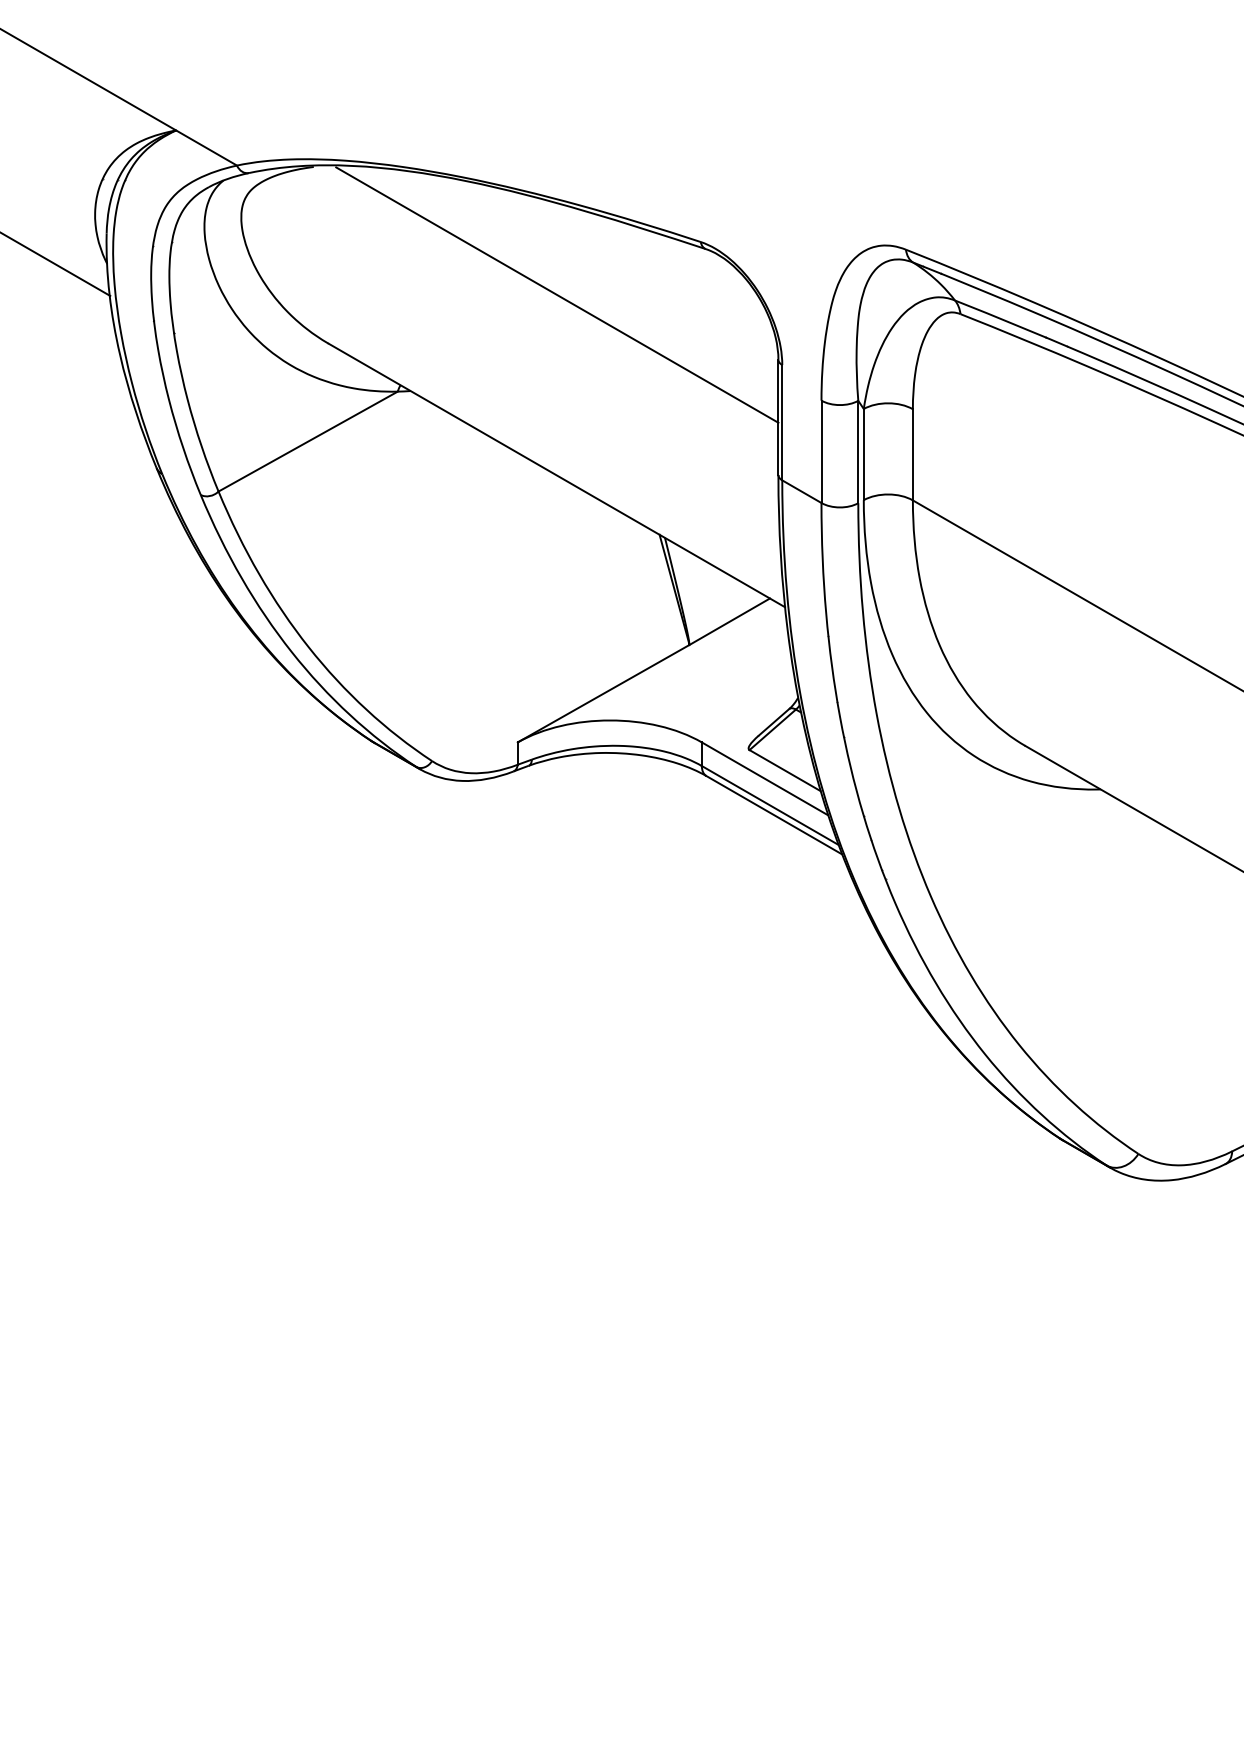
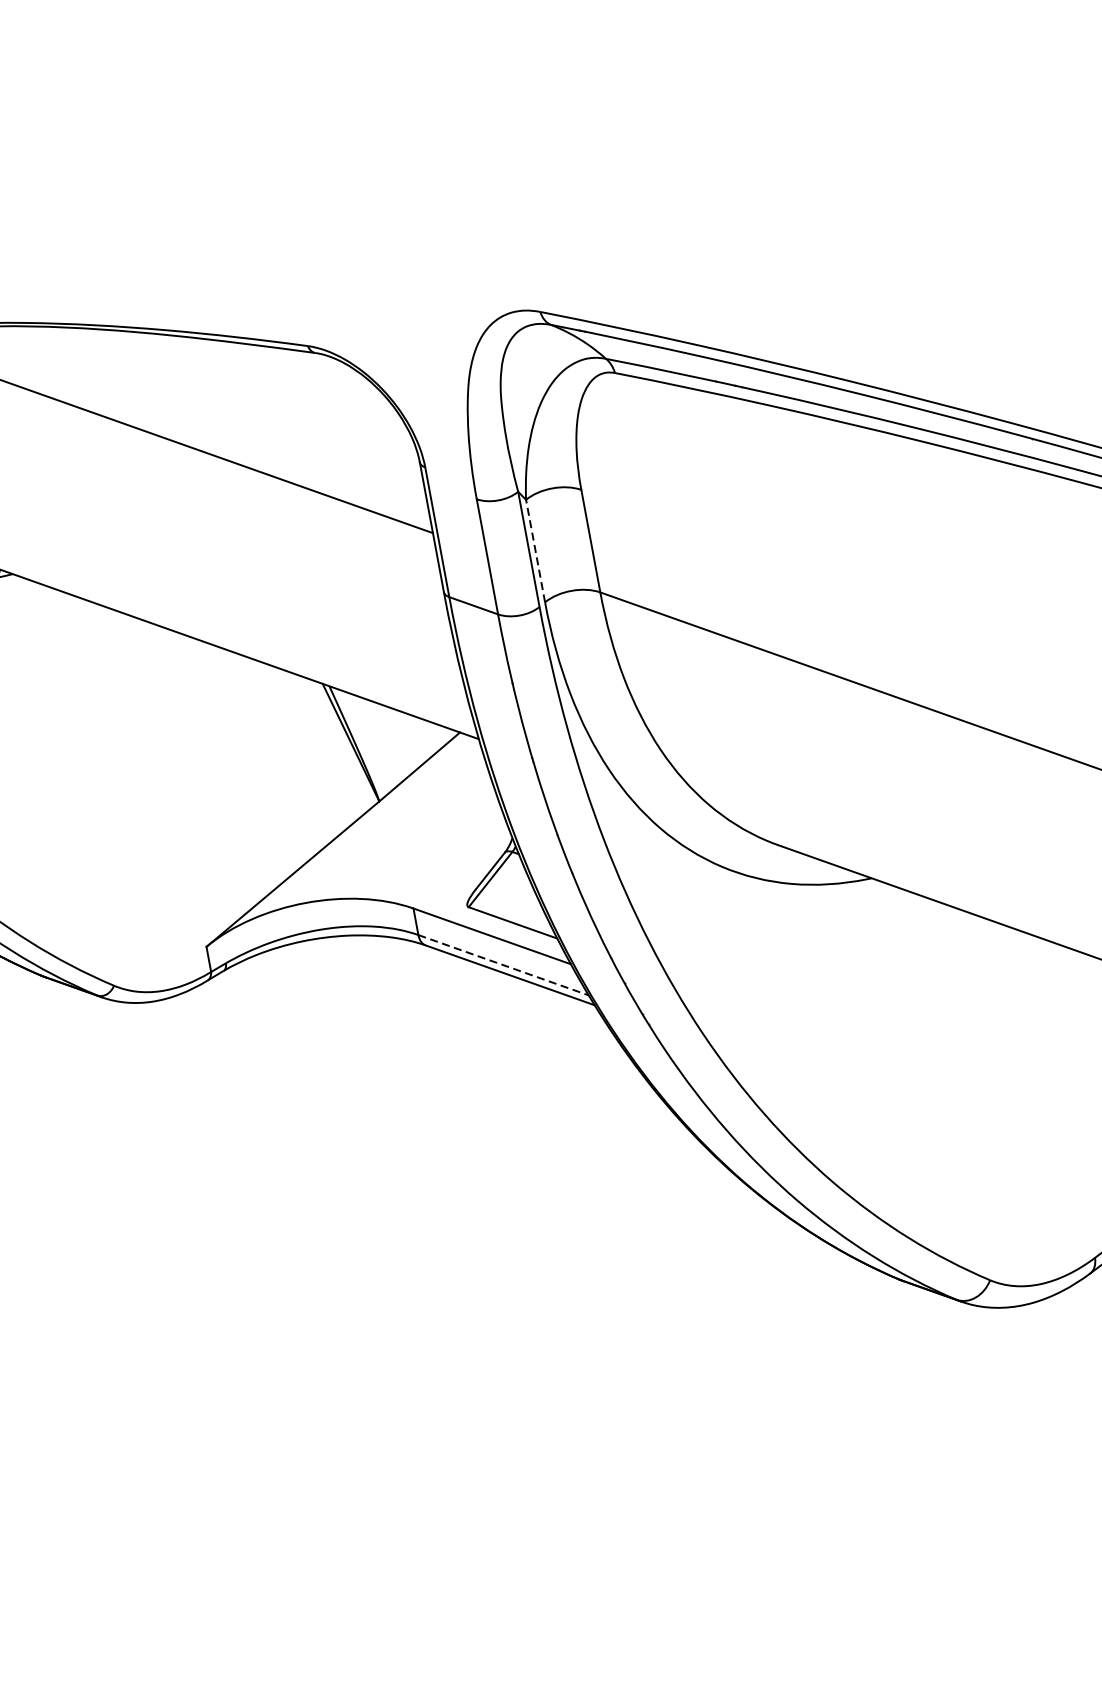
line: (863, 454) -> (535, 551), solid -> dashed
line: (770, 805) -> (503, 965), solid -> dashed

